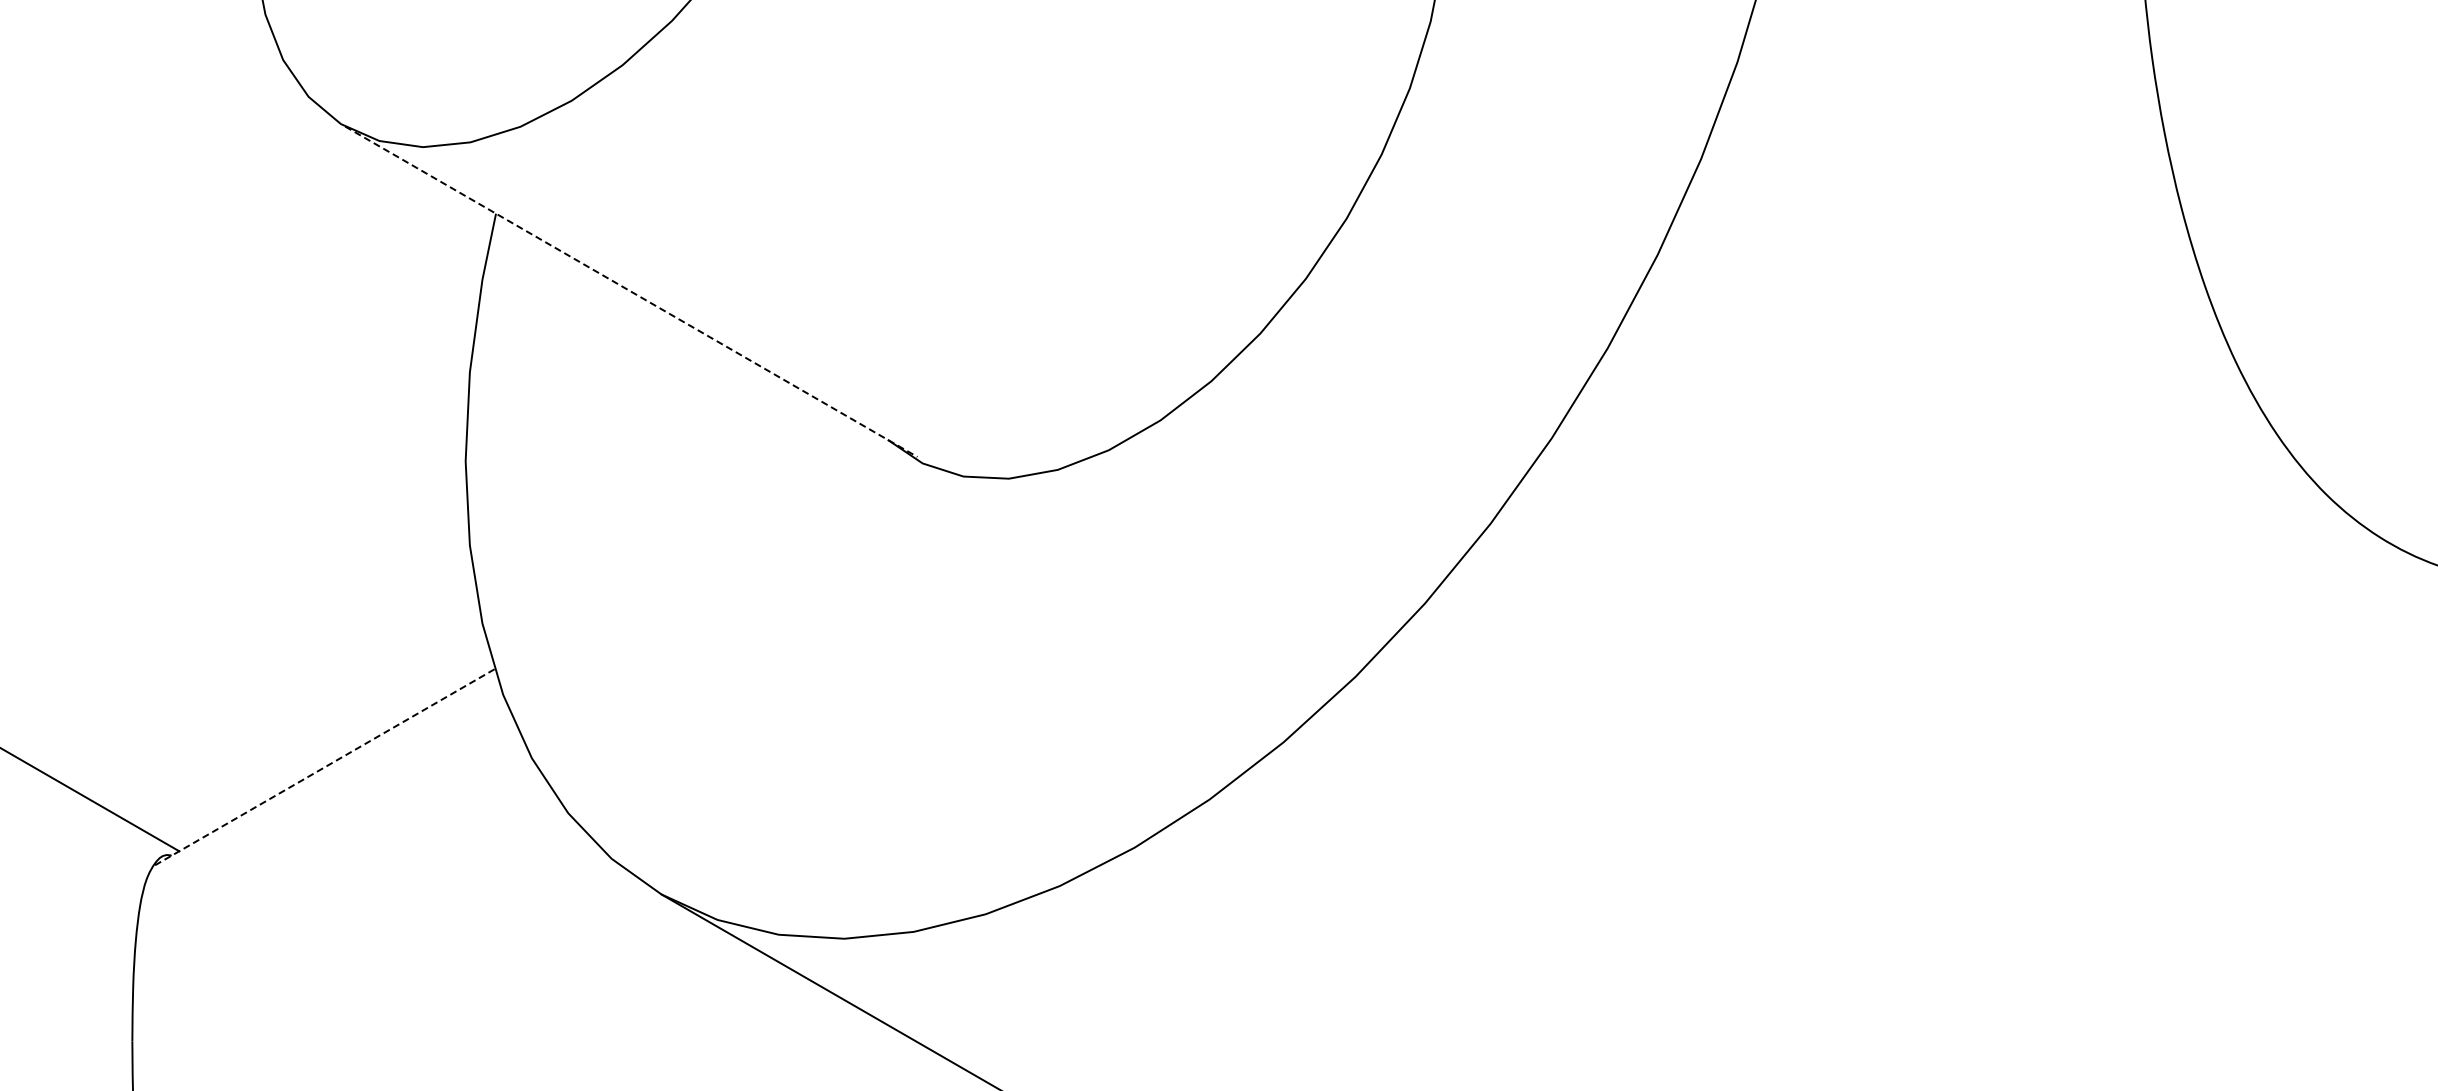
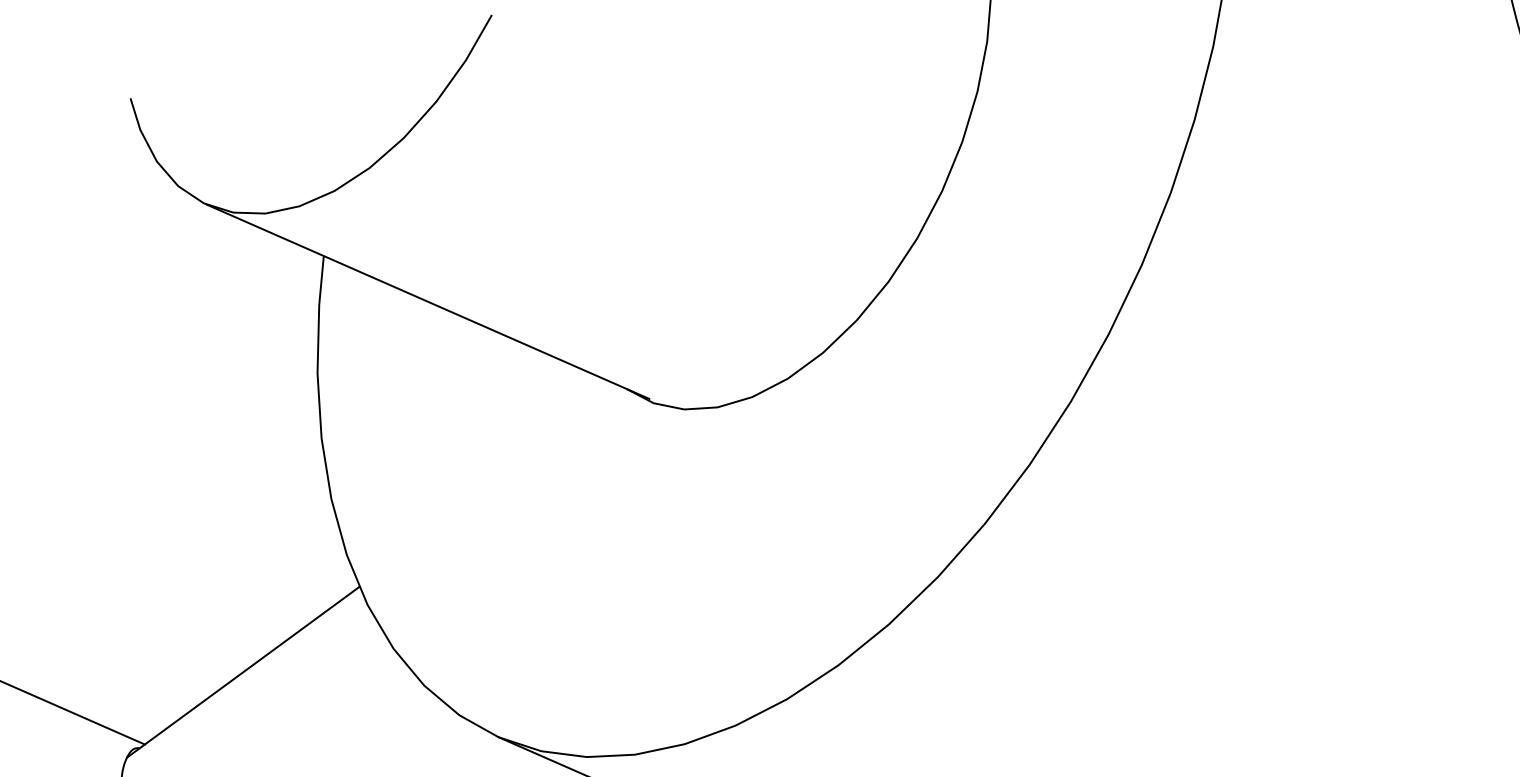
line: (631, 292) -> (428, 302), dashed -> solid
line: (324, 767) -> (243, 672), dashed -> solid

